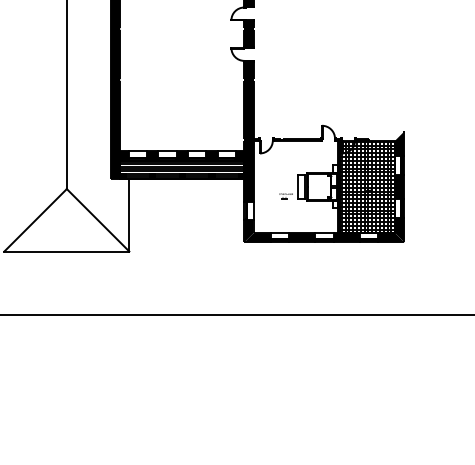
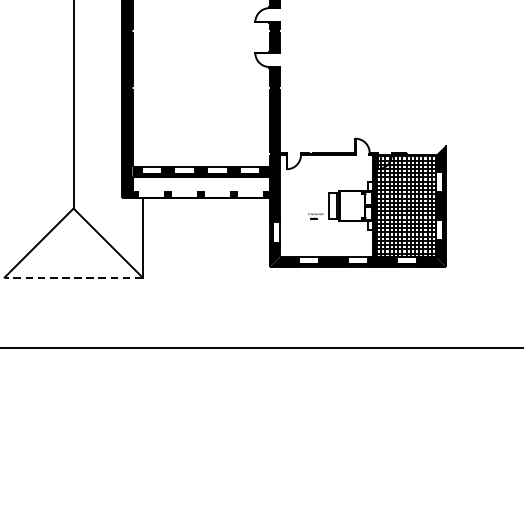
hatch: (182, 169) -> (201, 186), removed
line: (66, 251) -> (73, 277), solid -> dashed

